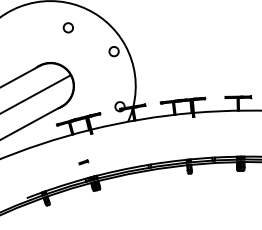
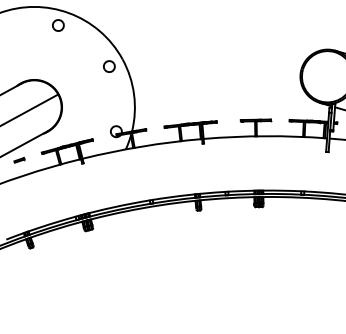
part: (68, 27) -> (58, 25), moved
part: (83, 162) -> (19, 160), moved

